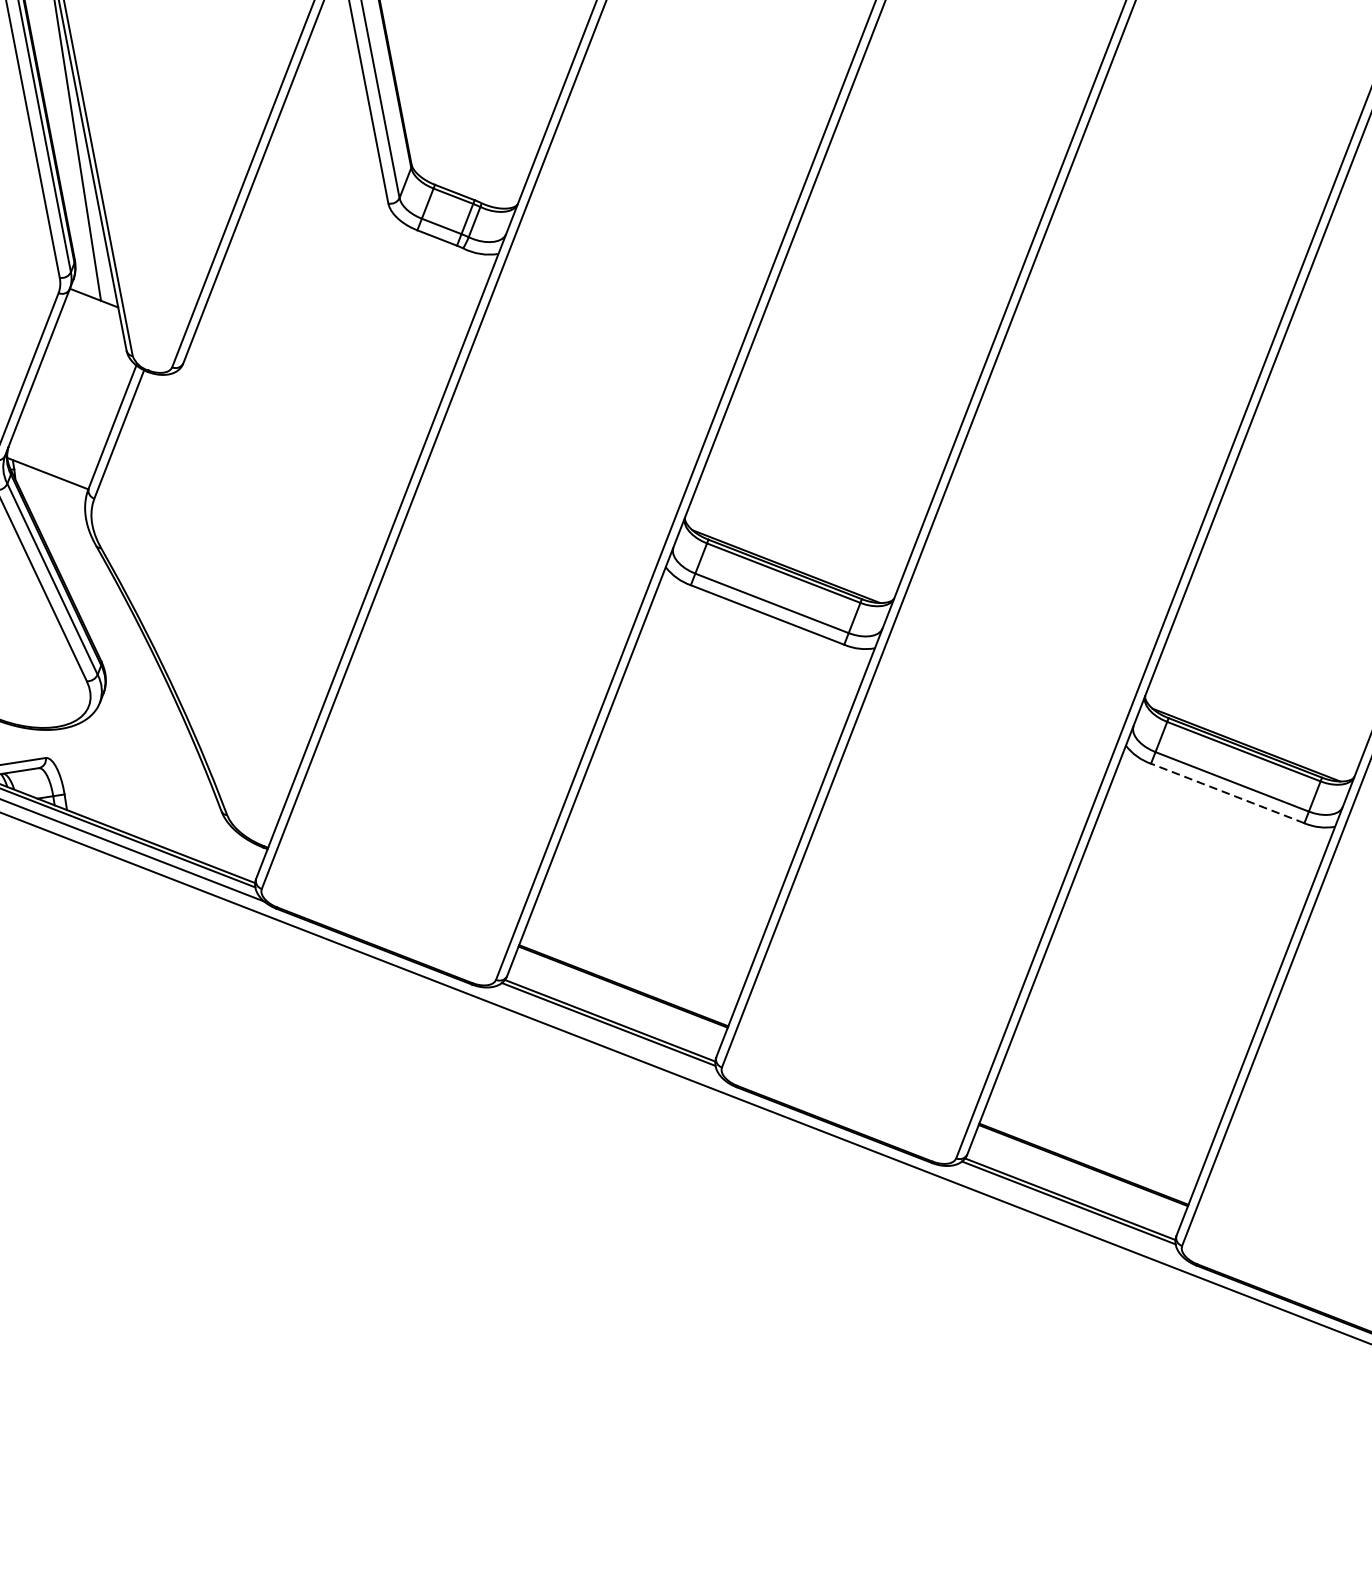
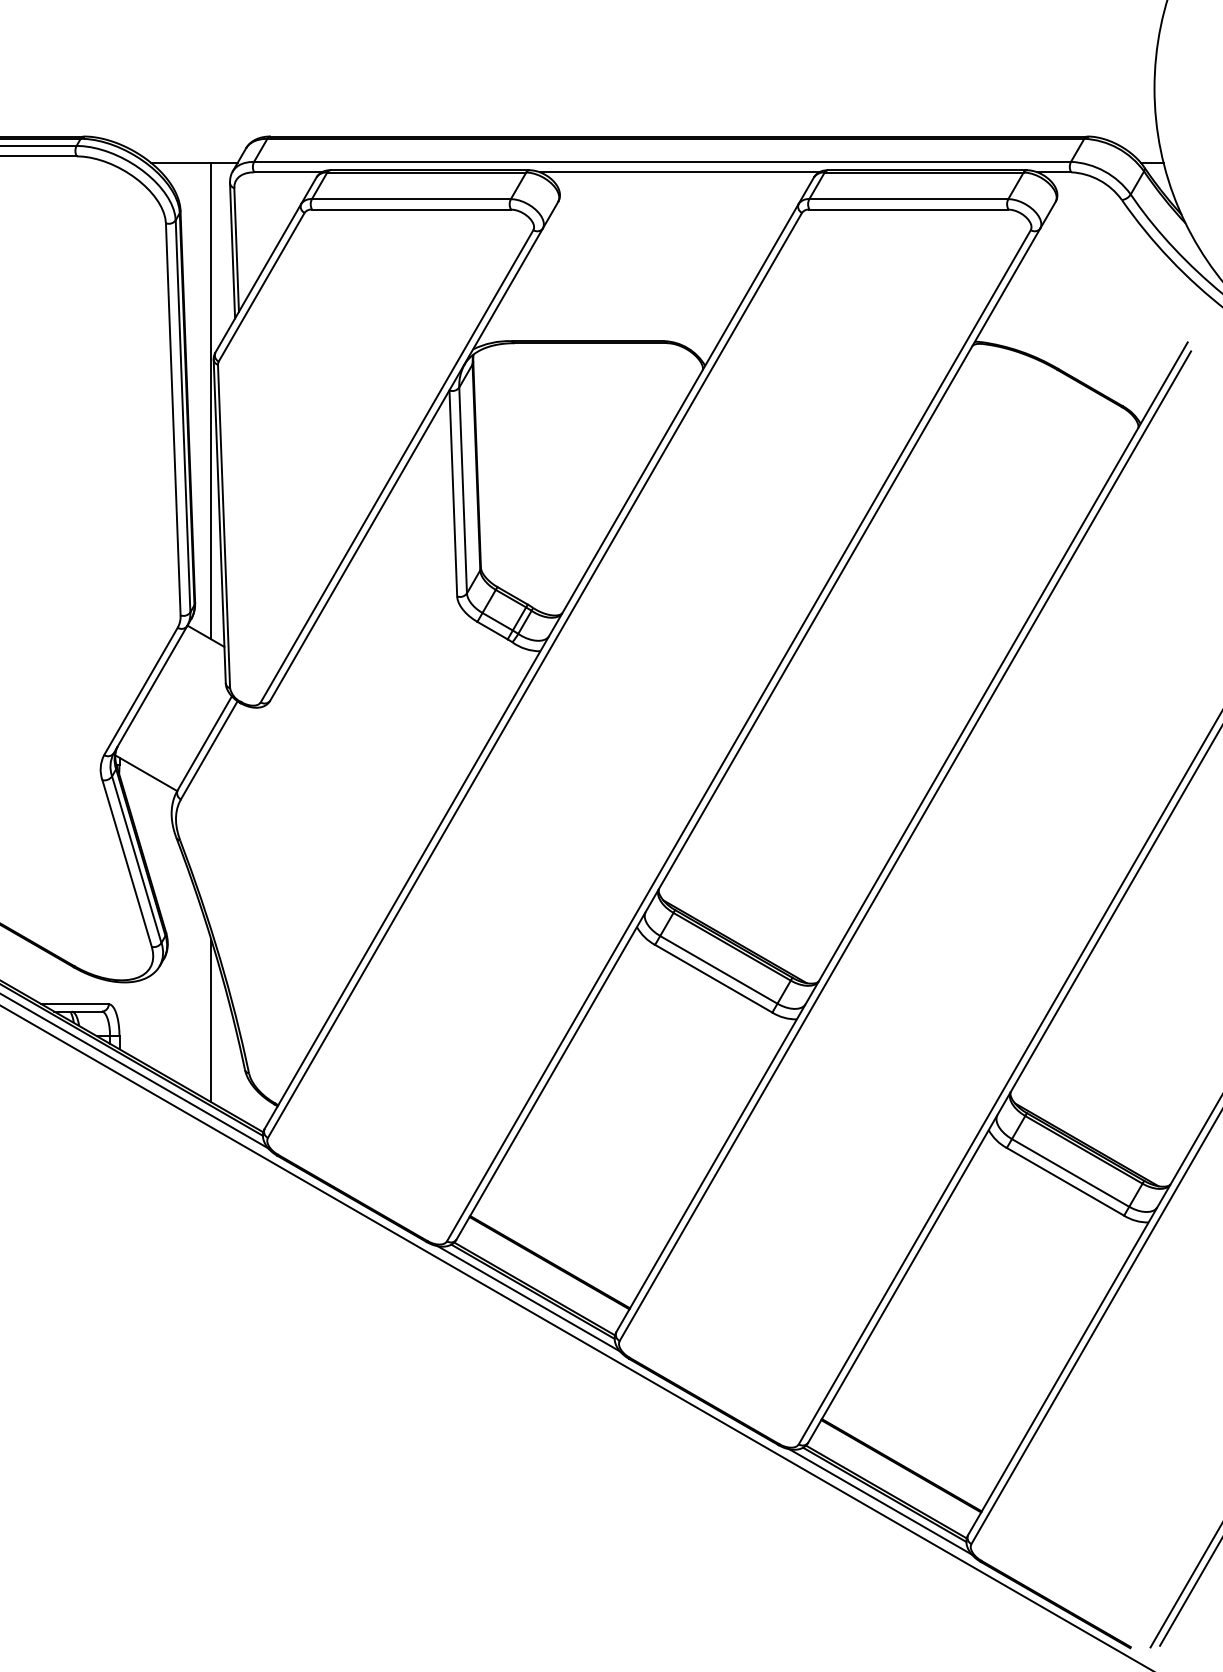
line: (172, 758) -> (211, 1020), added
line: (1227, 793) -> (1065, 1181), dashed -> solid
line: (604, 1033) -> (528, 1298), added
line: (1064, 1211) -> (880, 1501), added

